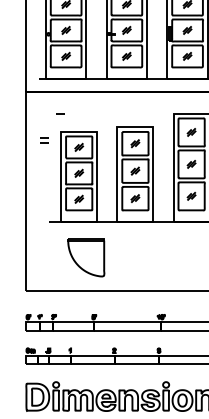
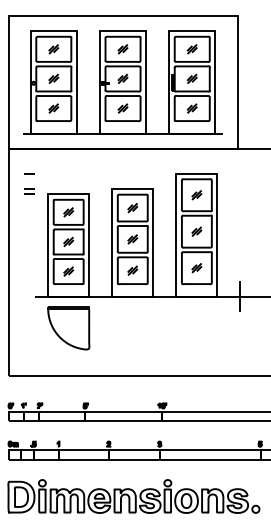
line: (60, 113) -> (29, 173), moved
part: (44, 140) -> (29, 191), moved
part: (86, 258) -> (68, 328), moved

